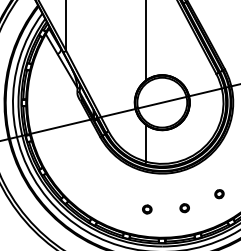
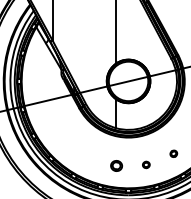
part: (147, 209) -> (116, 165), size x1.6

